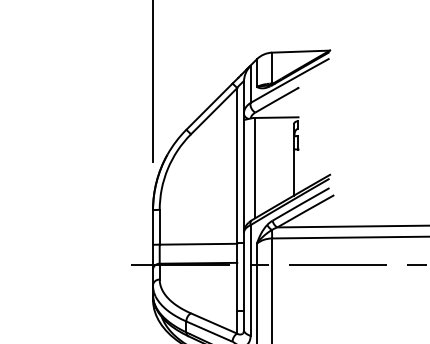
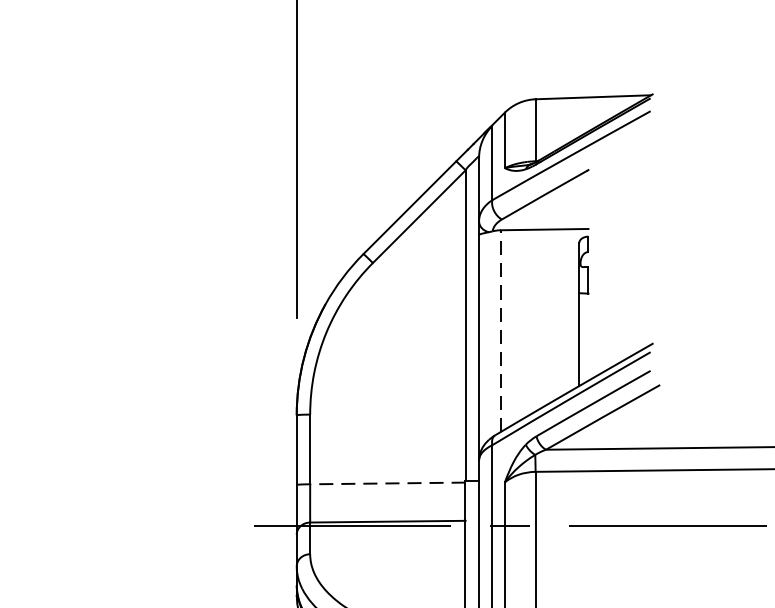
line: (254, 167) -> (500, 329), solid -> dashed
line: (198, 244) -> (387, 483), solid -> dashed

